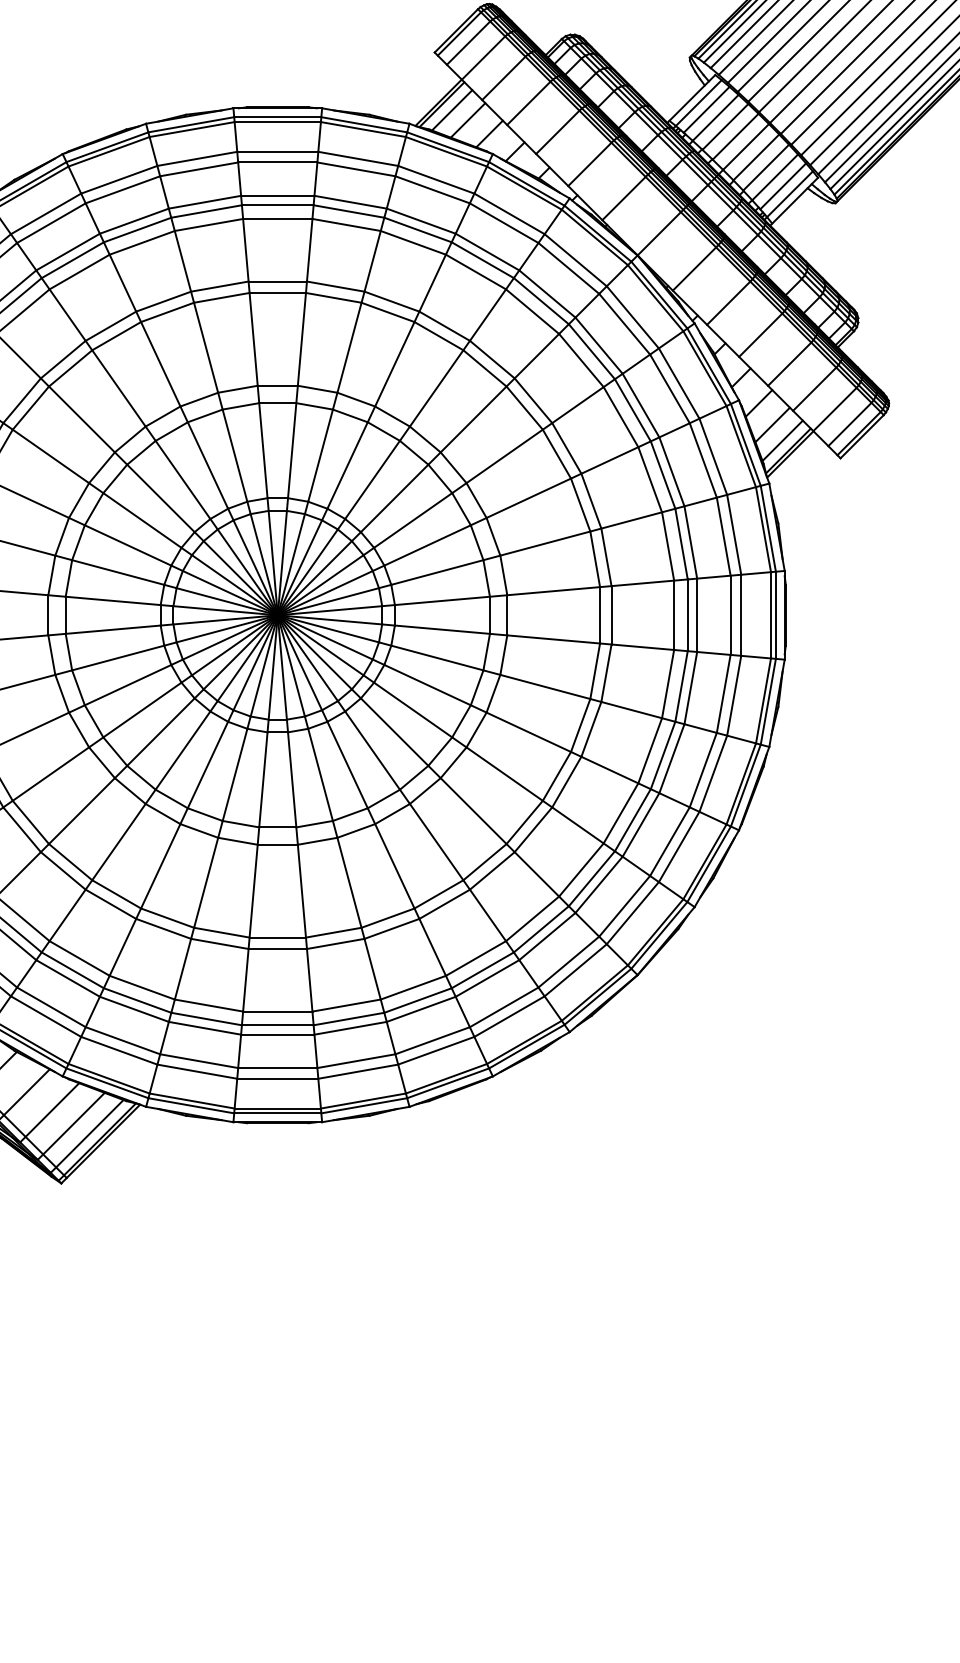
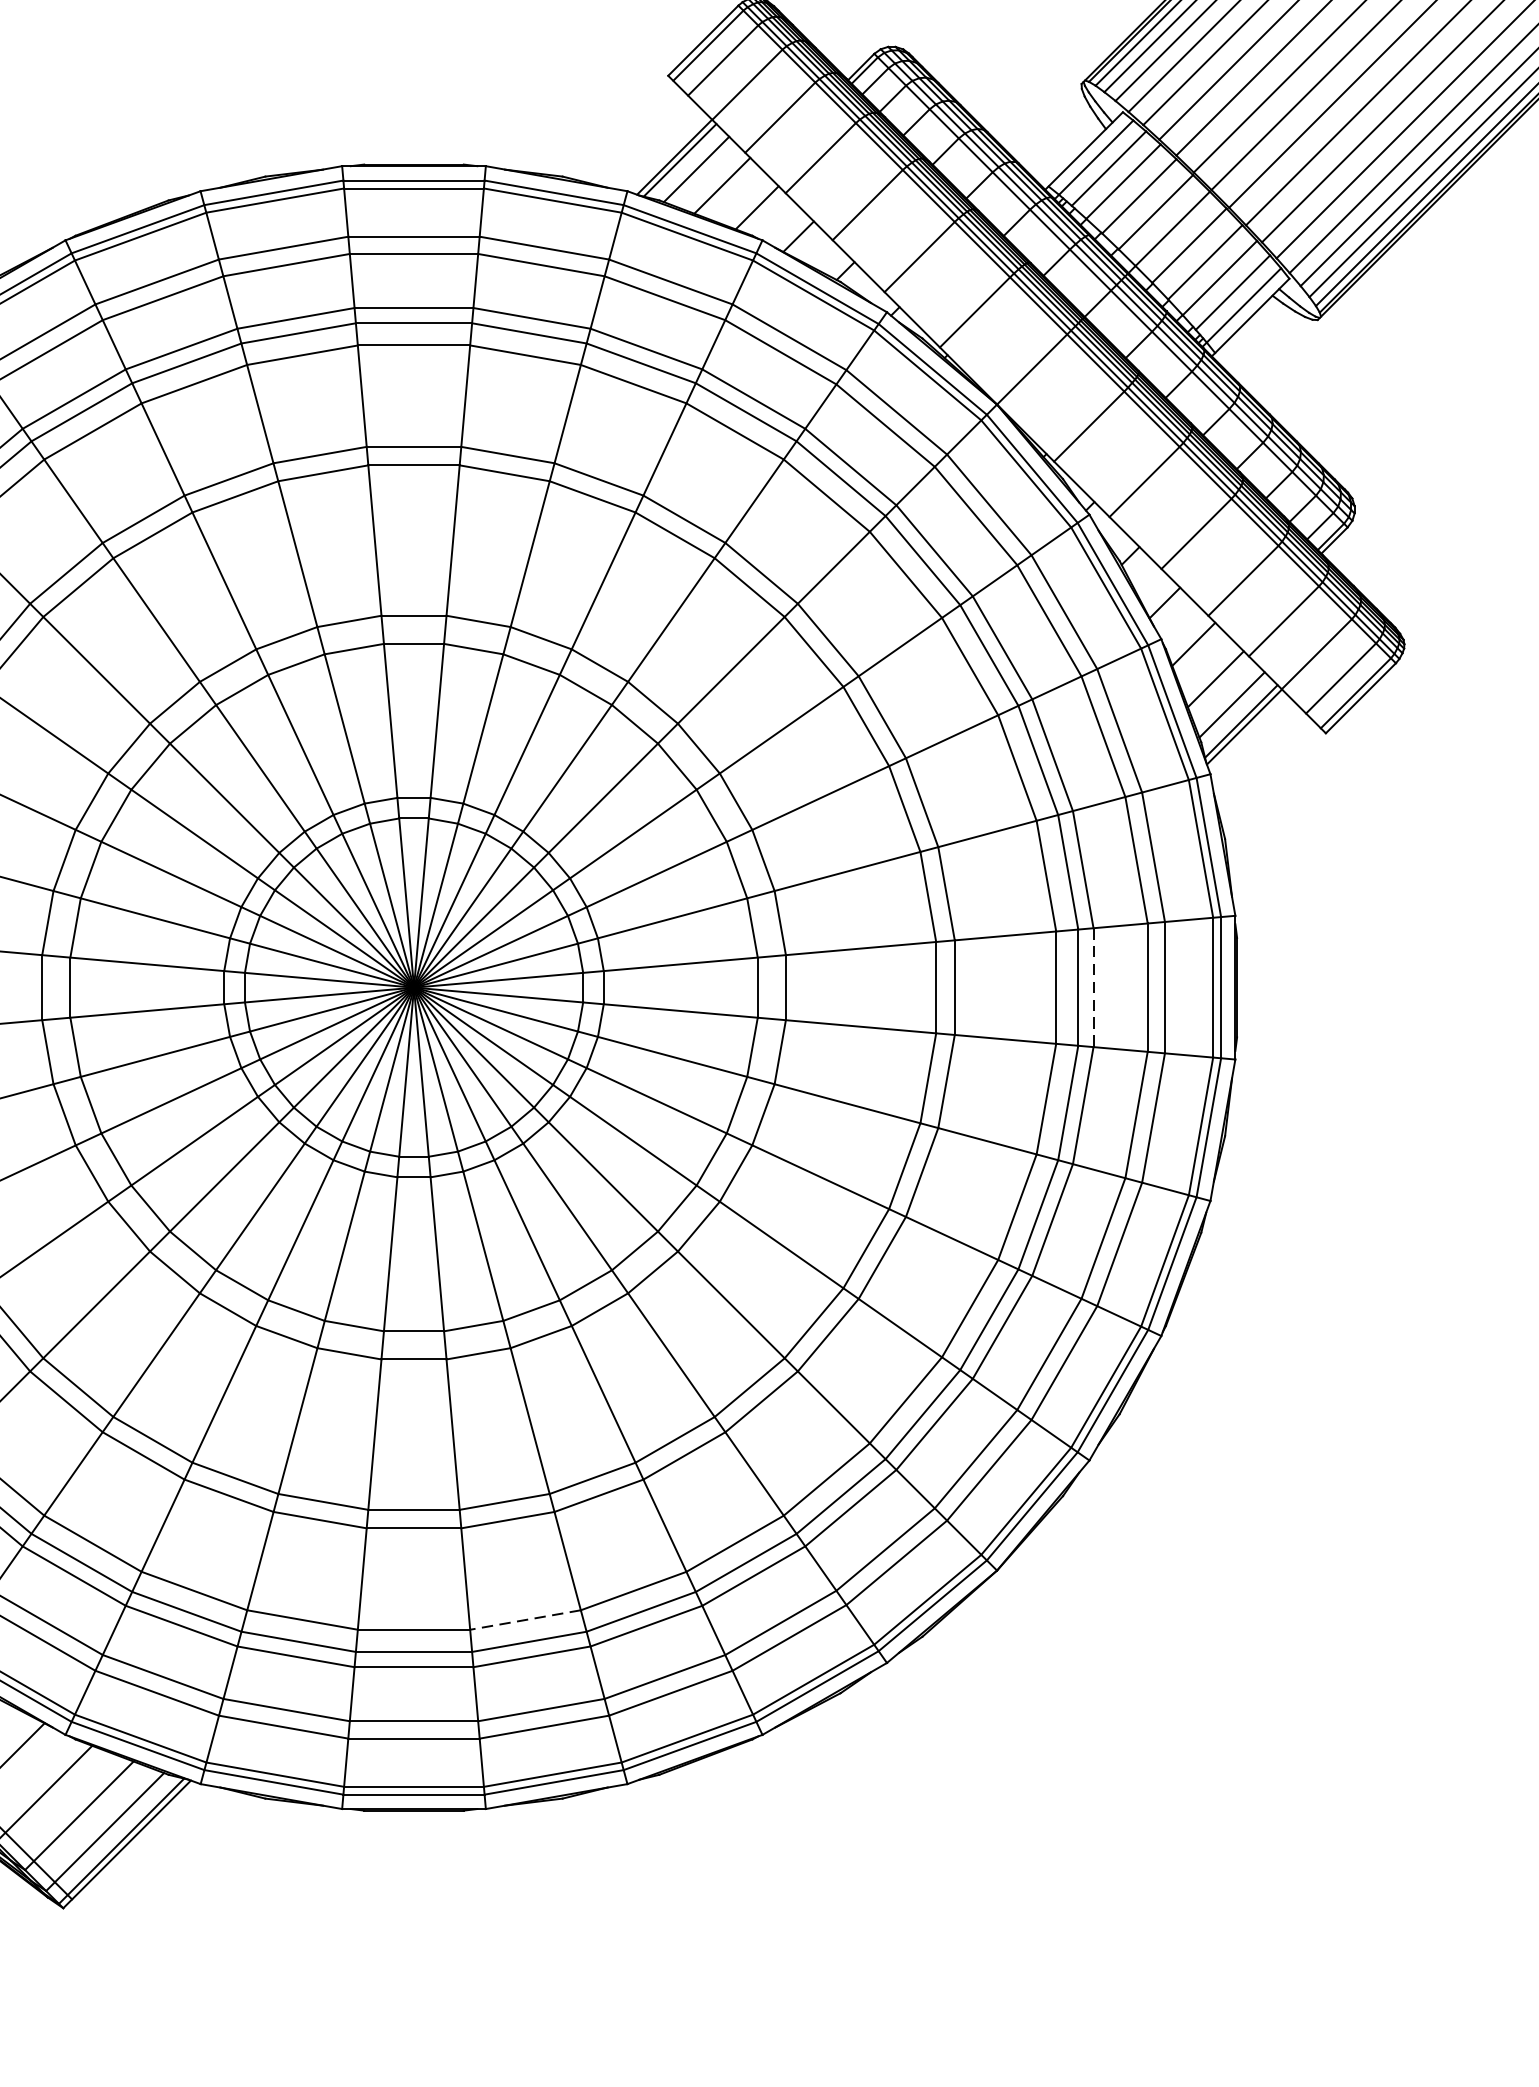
line: (697, 615) -> (1094, 987), solid -> dashed
line: (346, 1005) -> (525, 1619), solid -> dashed

